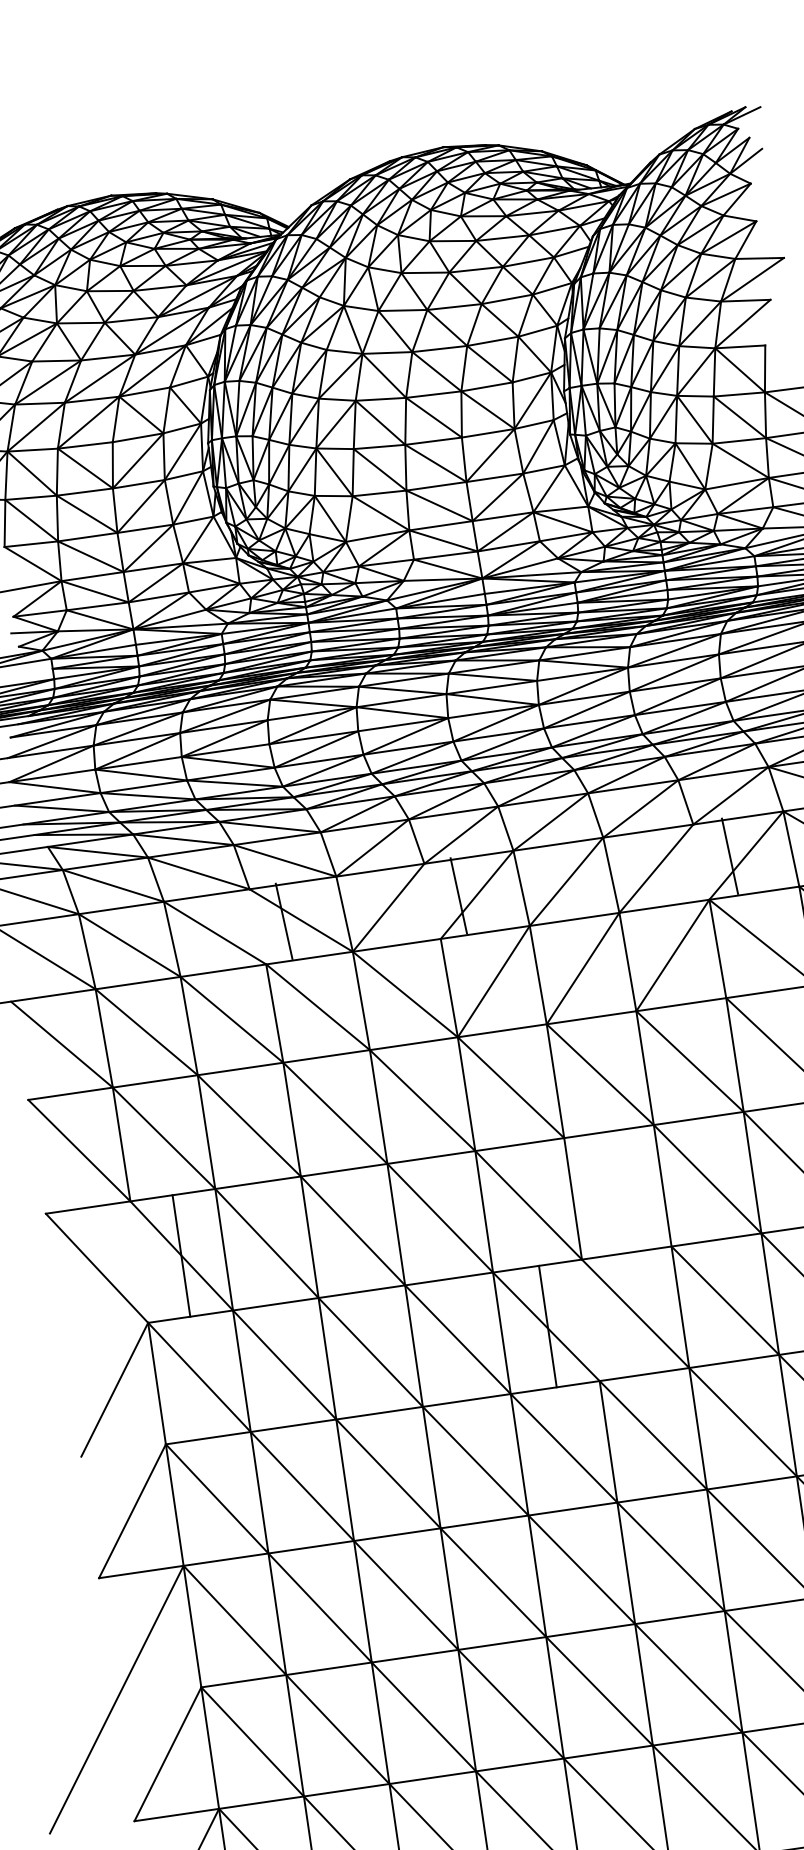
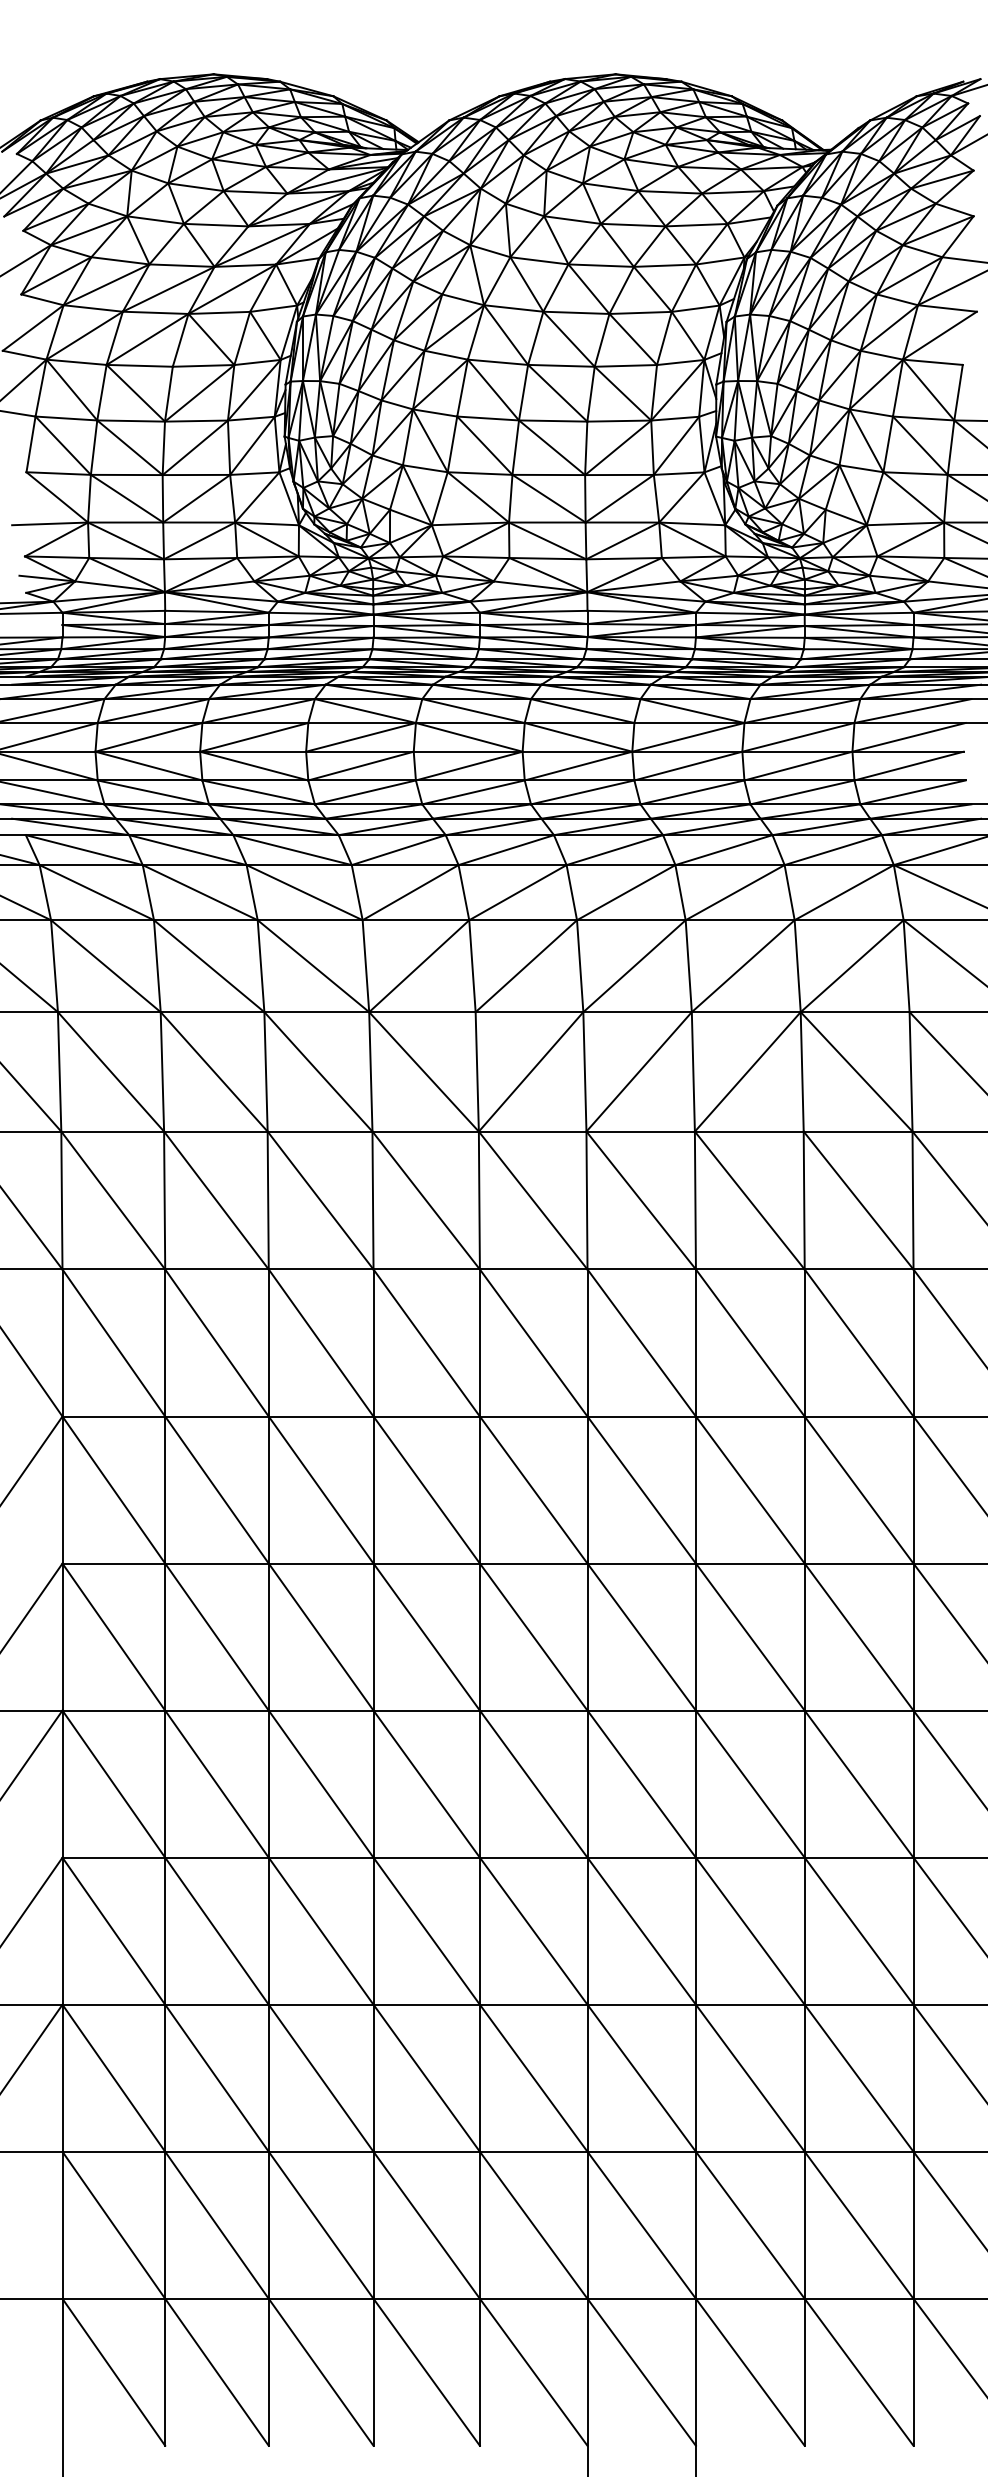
line: (729, 856) -> (797, 966), moved
line: (458, 896) -> (472, 966), moved
line: (283, 921) -> (260, 966), moved
line: (617, 1191) -> (641, 1342), added
line: (181, 1255) -> (62, 1342), moved
line: (547, 1326) -> (587, 1489), moved

